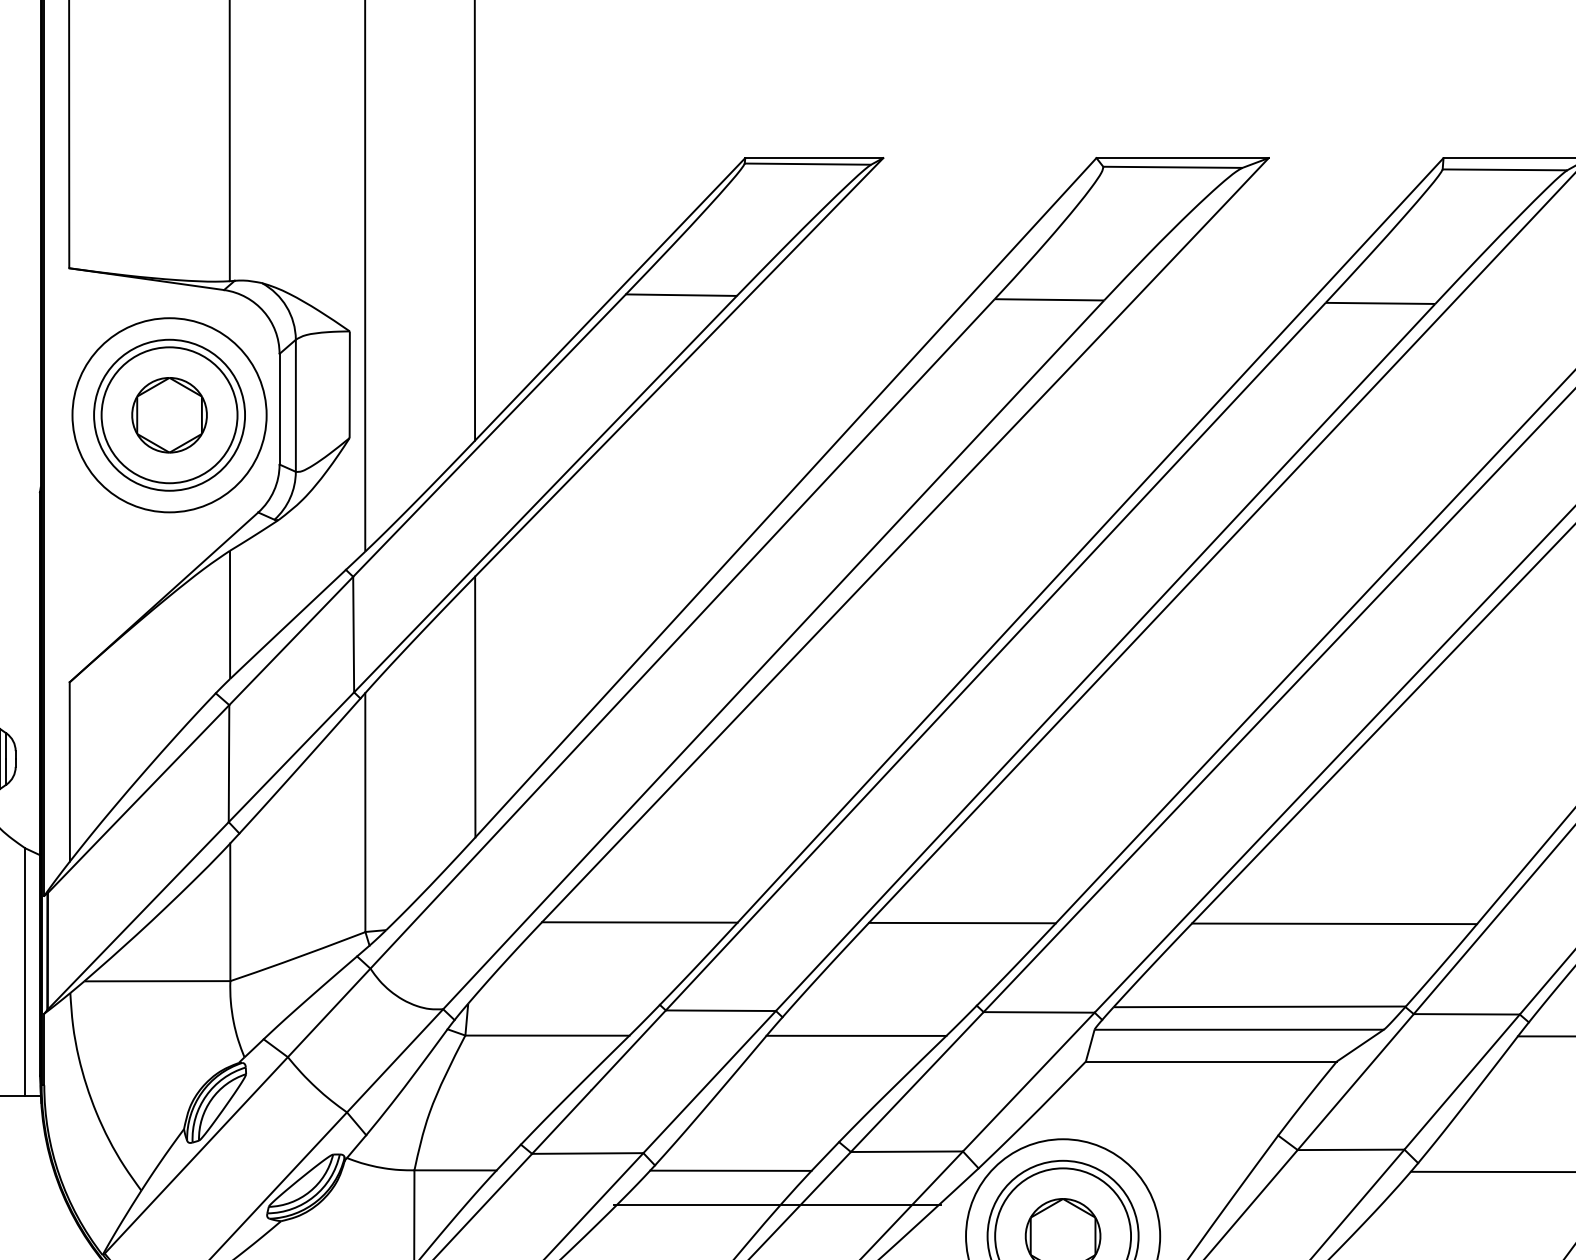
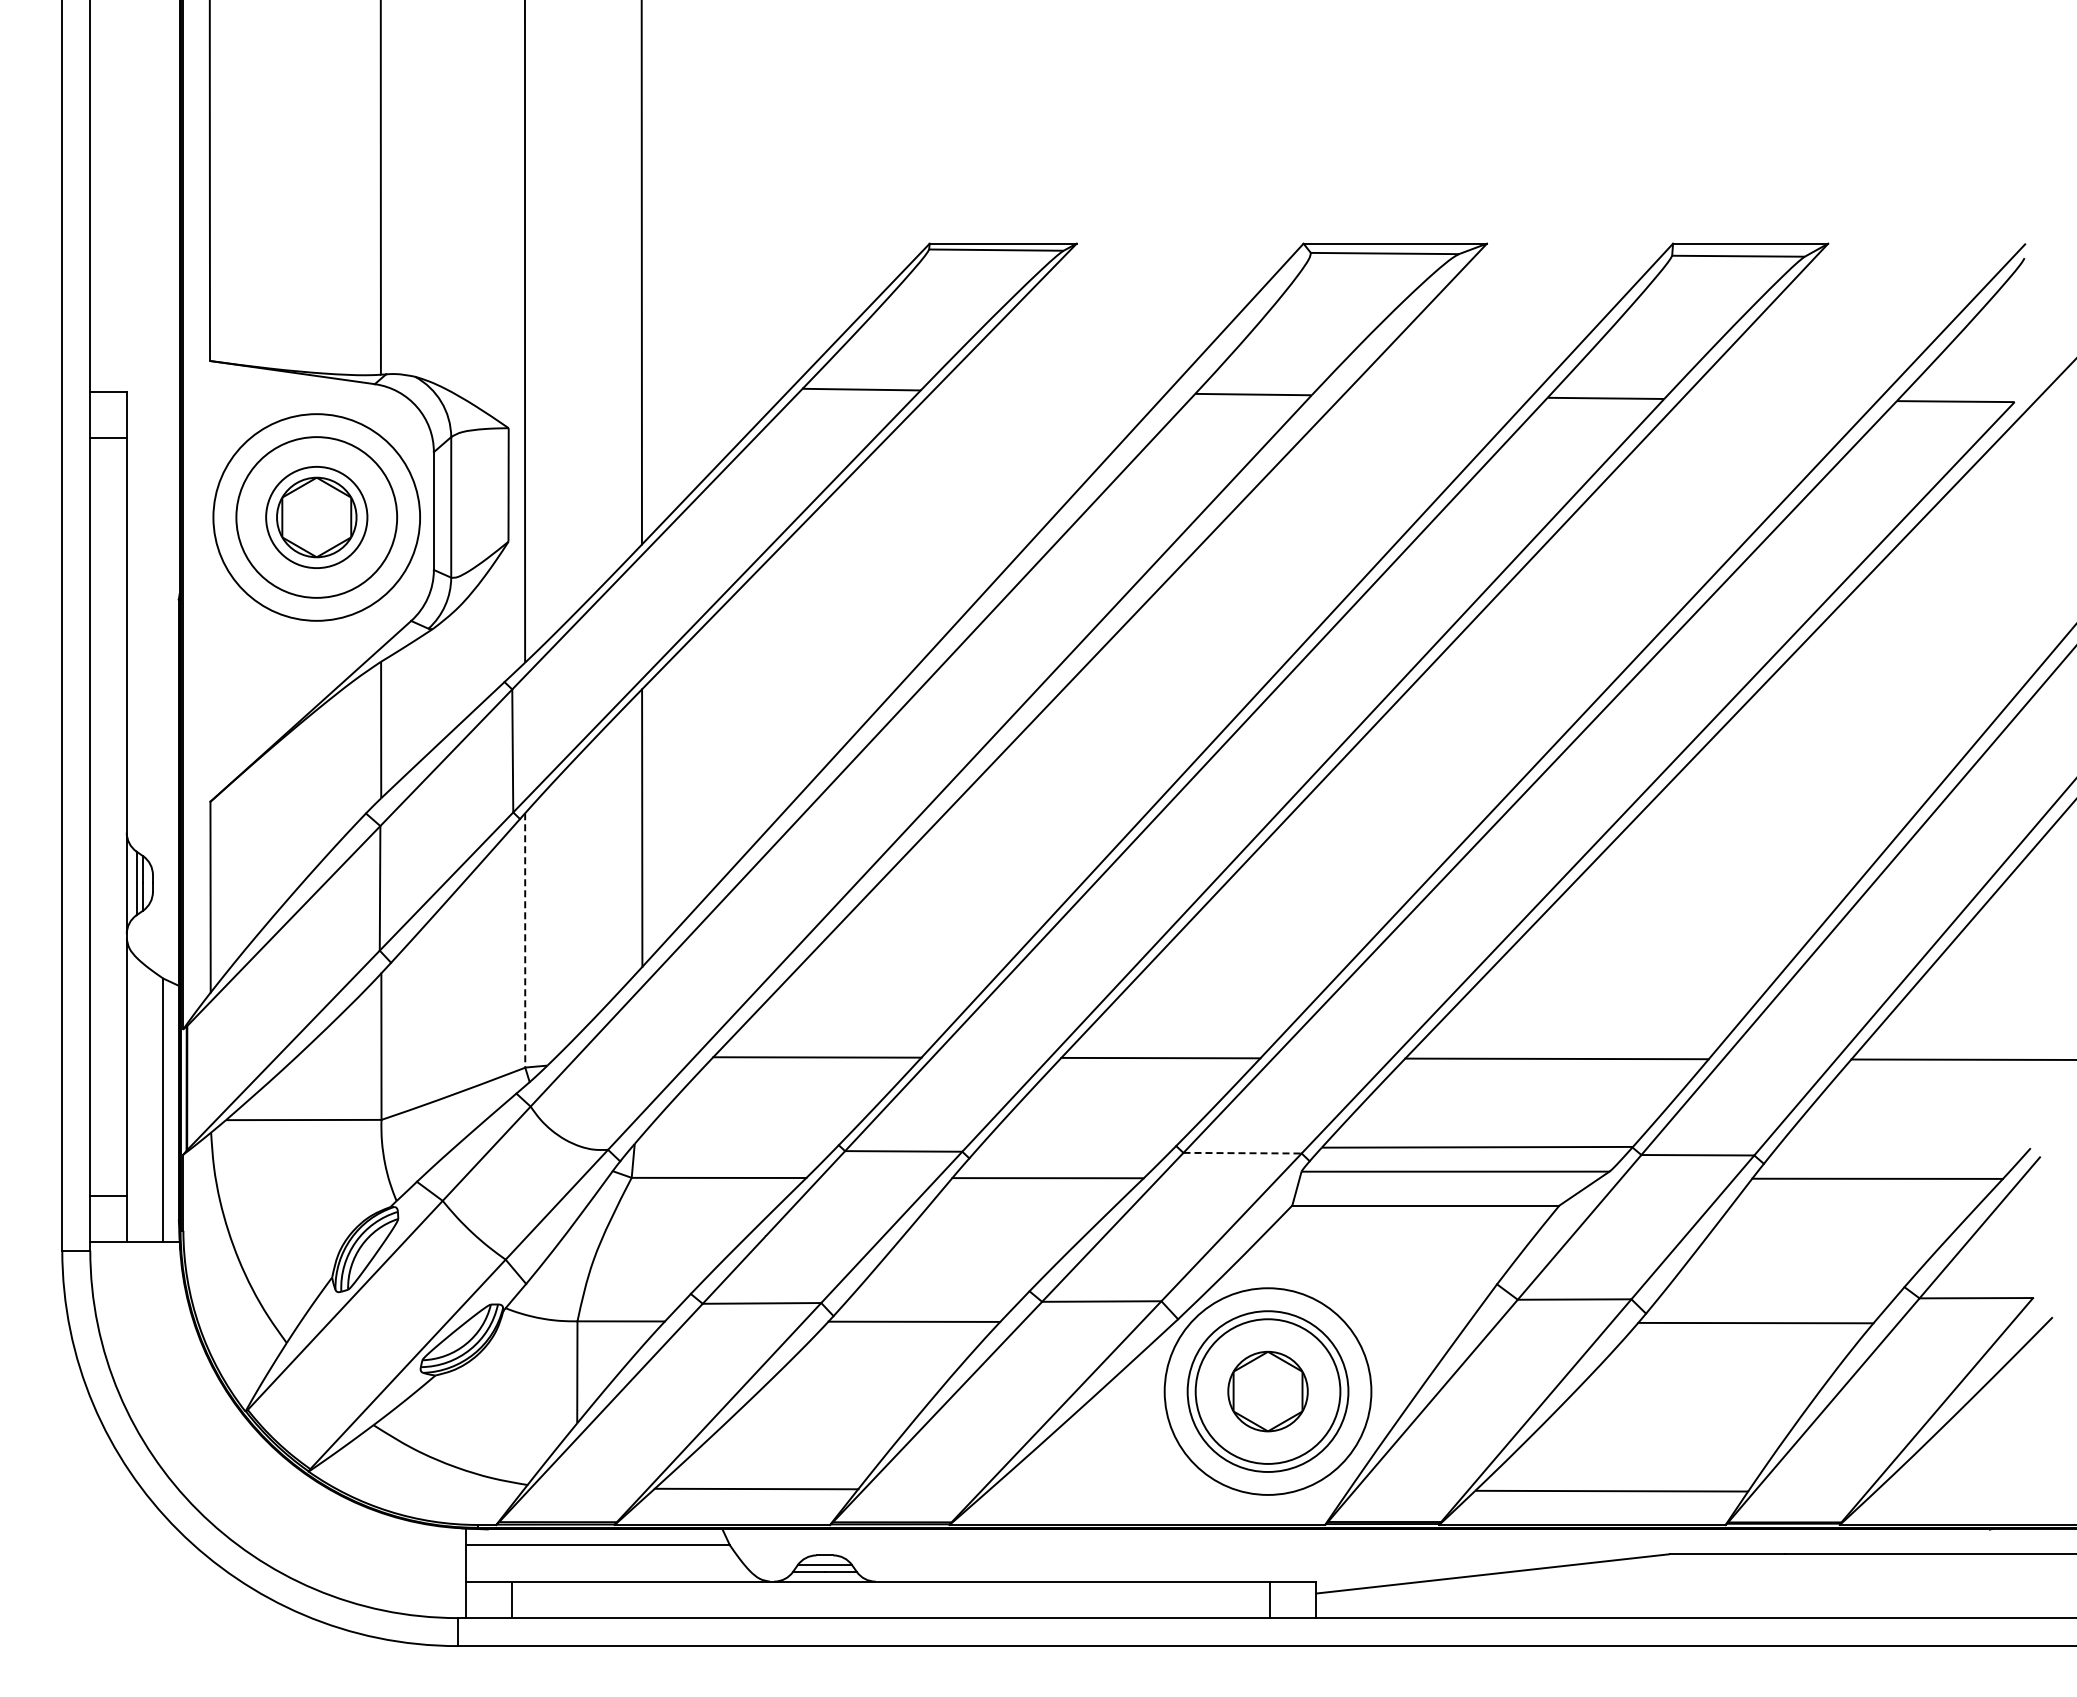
circle: (169, 415) -> (316, 517), size x0.7
line: (365, 812) -> (525, 940), solid -> dashed
line: (1040, 1012) -> (1243, 1153), solid -> dashed
line: (777, 1205) -> (963, 1358), removed

